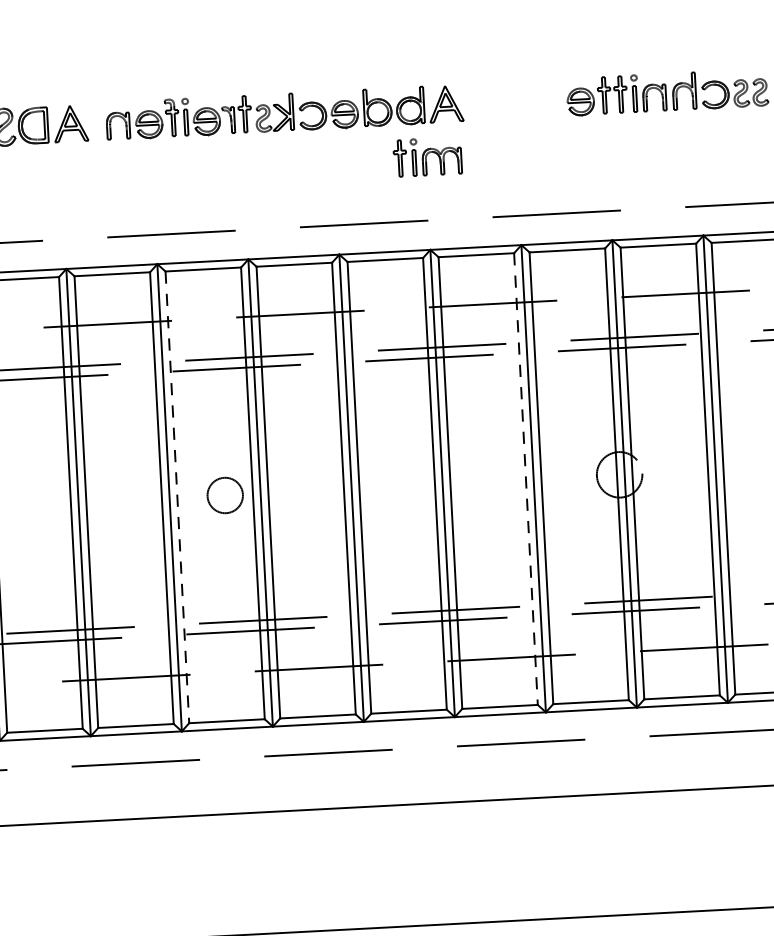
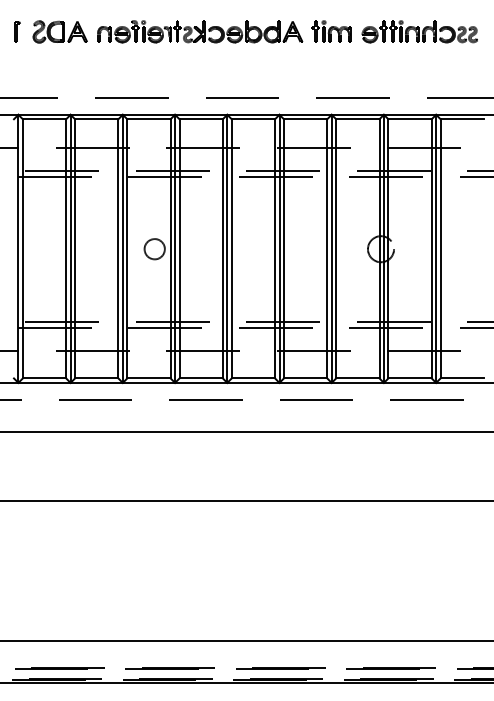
part: (427, 156) -> (331, 31), moved
line: (526, 478) -> (327, 248), dashed -> solid
line: (177, 496) -> (127, 248), dashed -> solid

